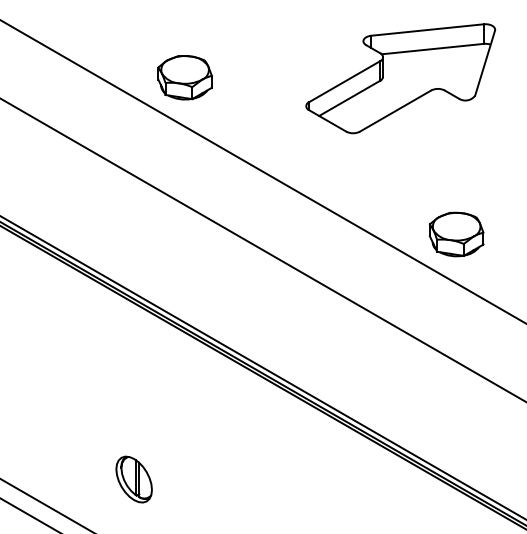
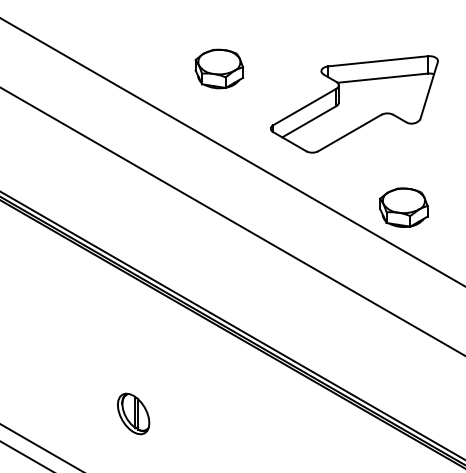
part: (184, 77) -> (218, 68), moved
part: (400, 78) -> (354, 104), moved
part: (133, 479) -> (133, 413), moved

